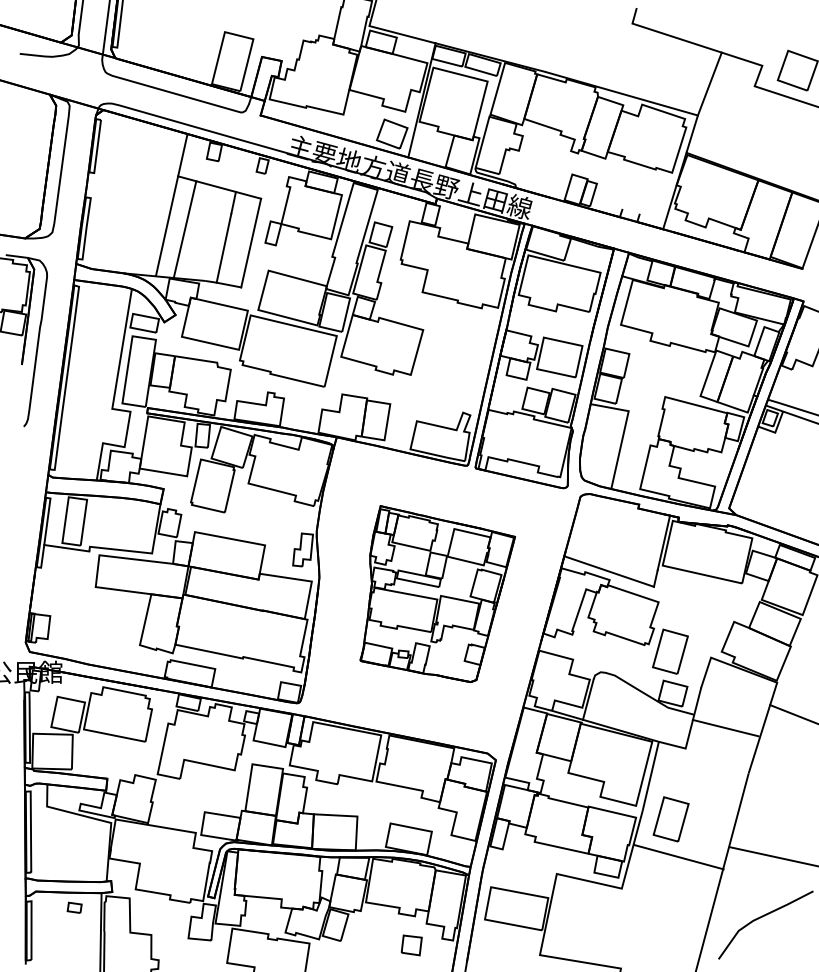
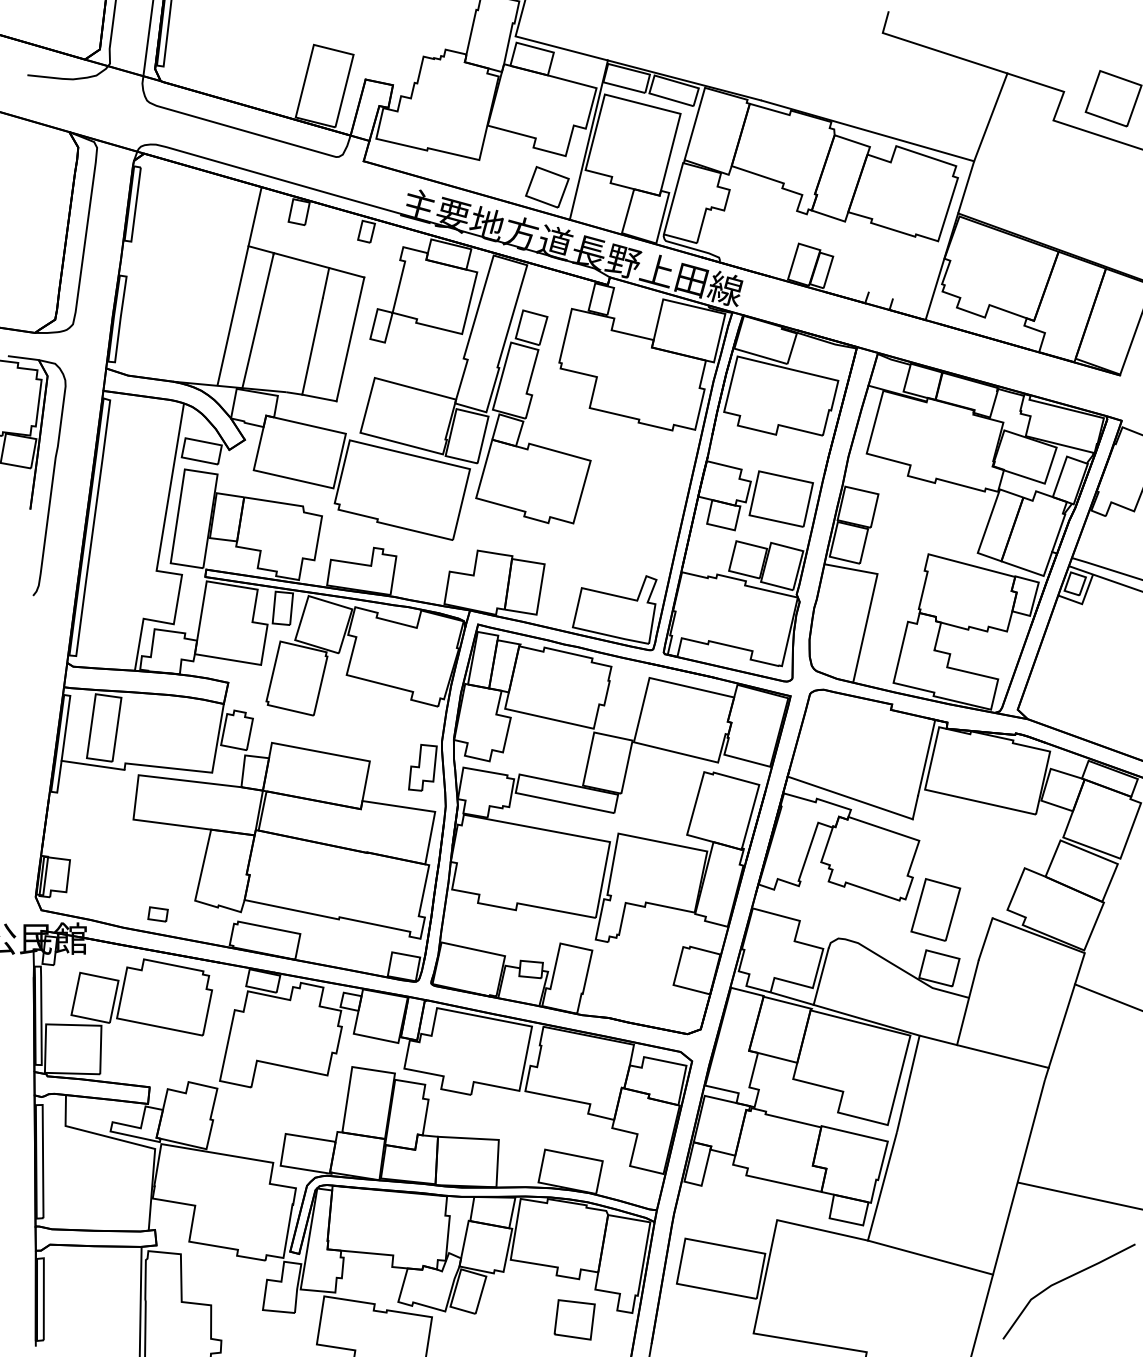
part: (437, 594) -> (610, 829), size x1.67
line: (725, 728) -> (1002, 1056), moved
part: (670, 819) -> (936, 1143), removed
line: (678, 857) -> (930, 1257), moved
part: (74, 907) -> (157, 914), moved
part: (411, 945) -> (574, 1319), size x1.43

